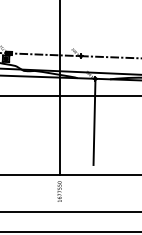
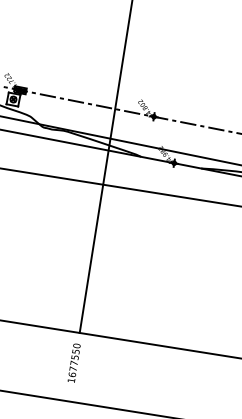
line: (94, 121) -> (159, 242), removed

